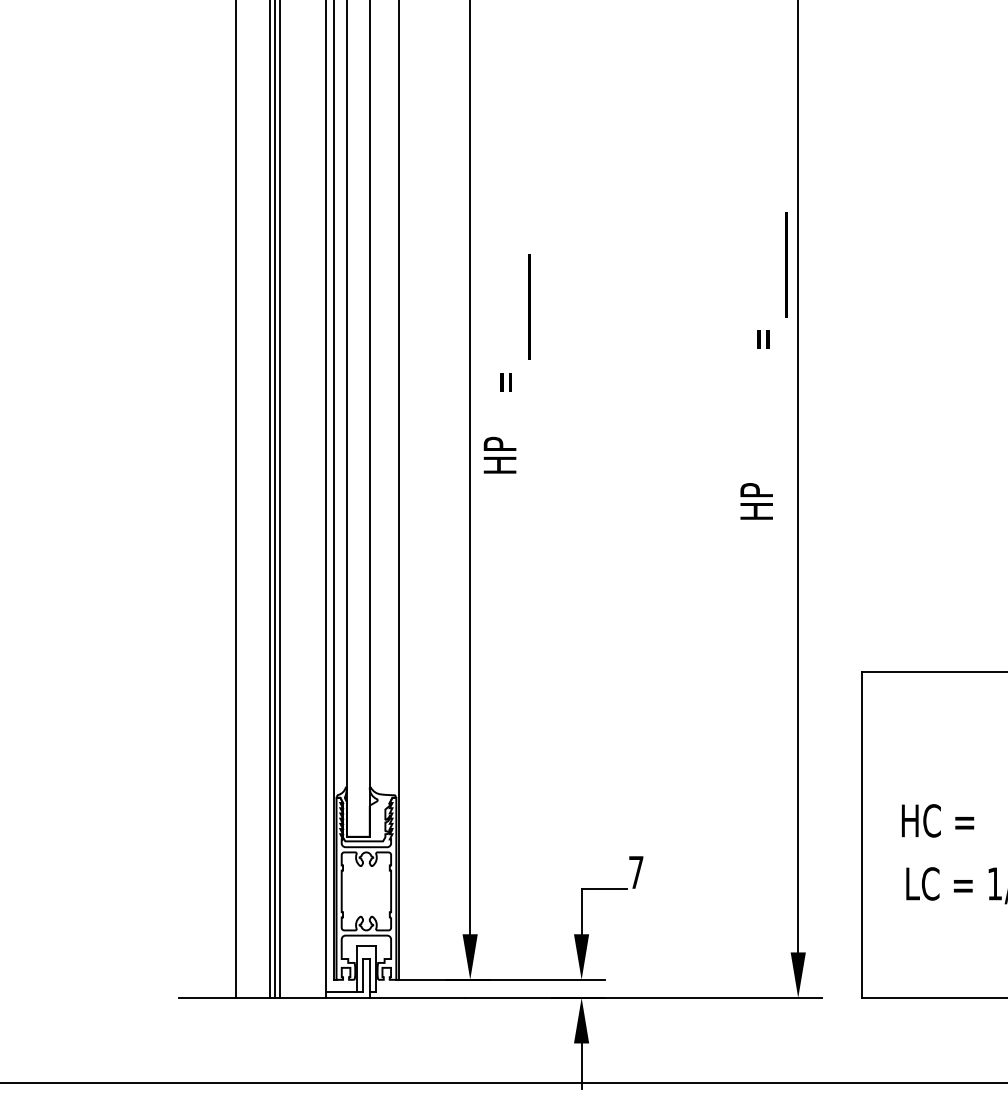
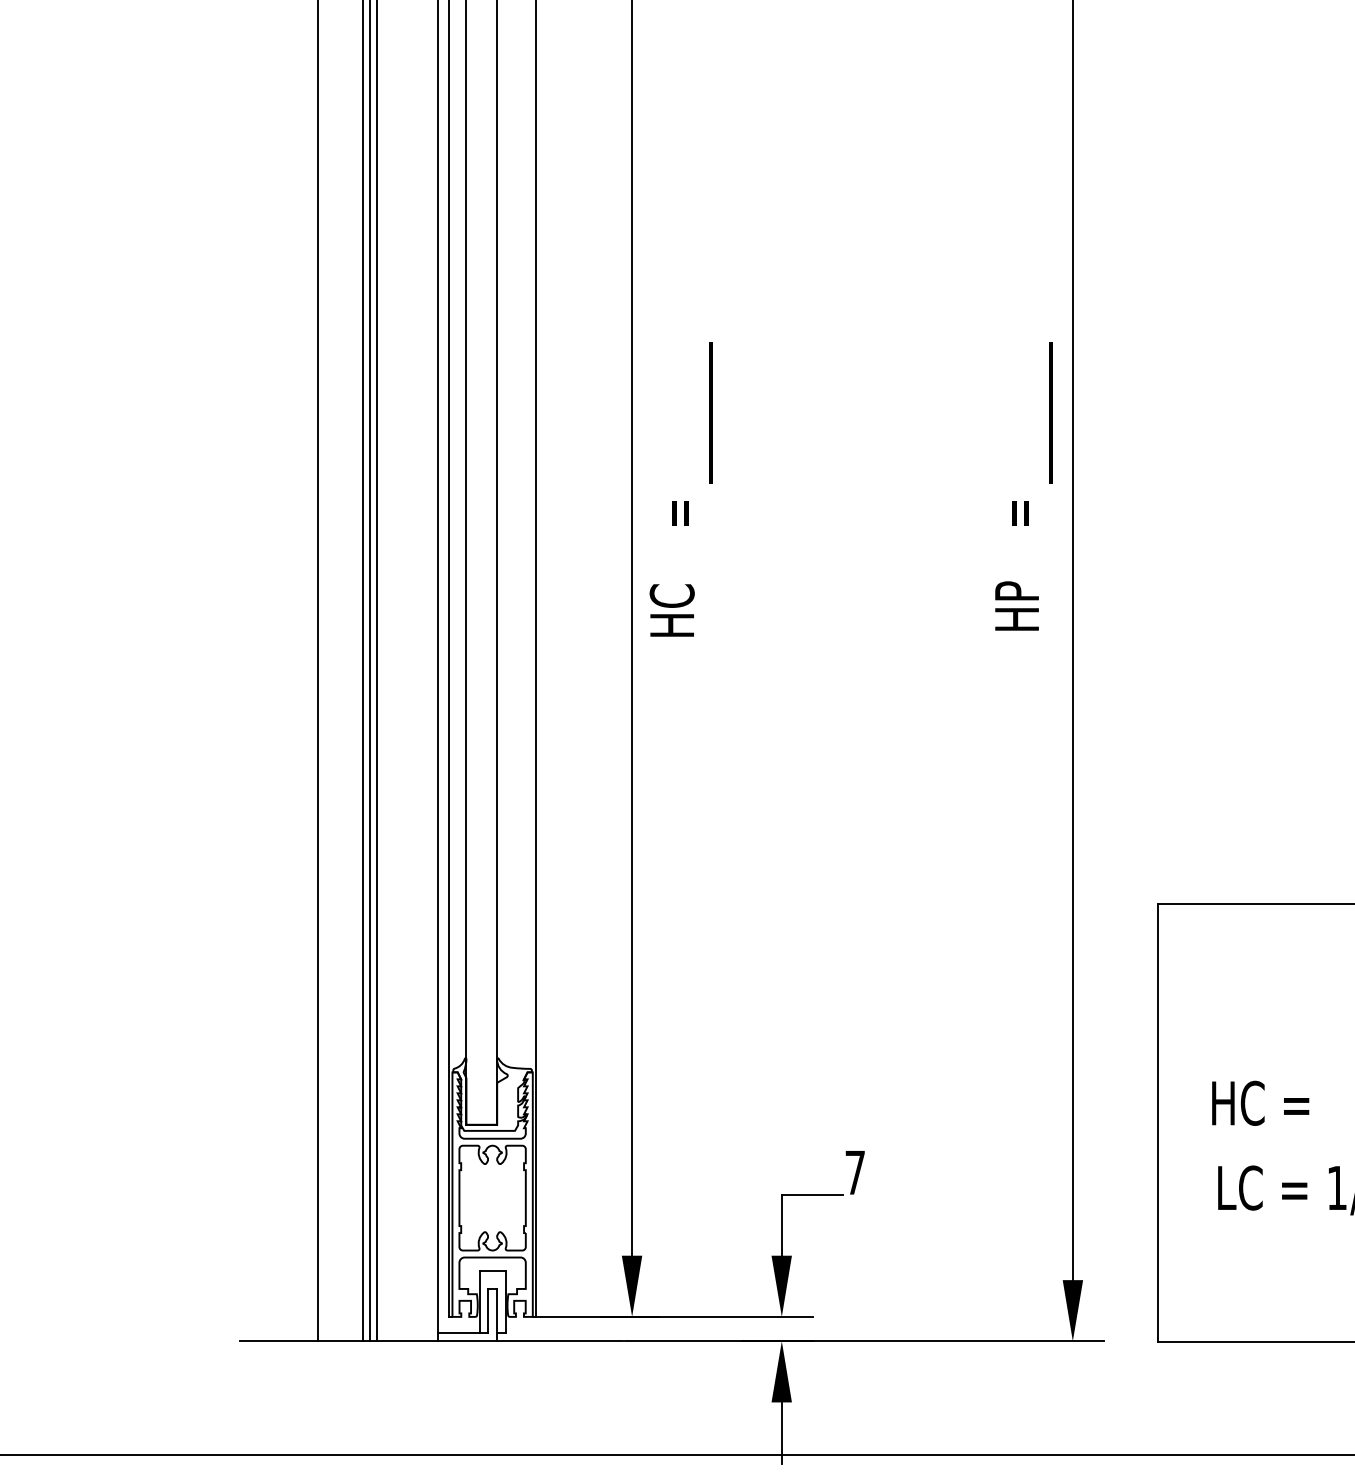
text: (772, 279) -> (1032, 433), moved
text: (499, 442) -> (671, 595), HP -> HC
text: (756, 500) -> (1016, 605), moved

